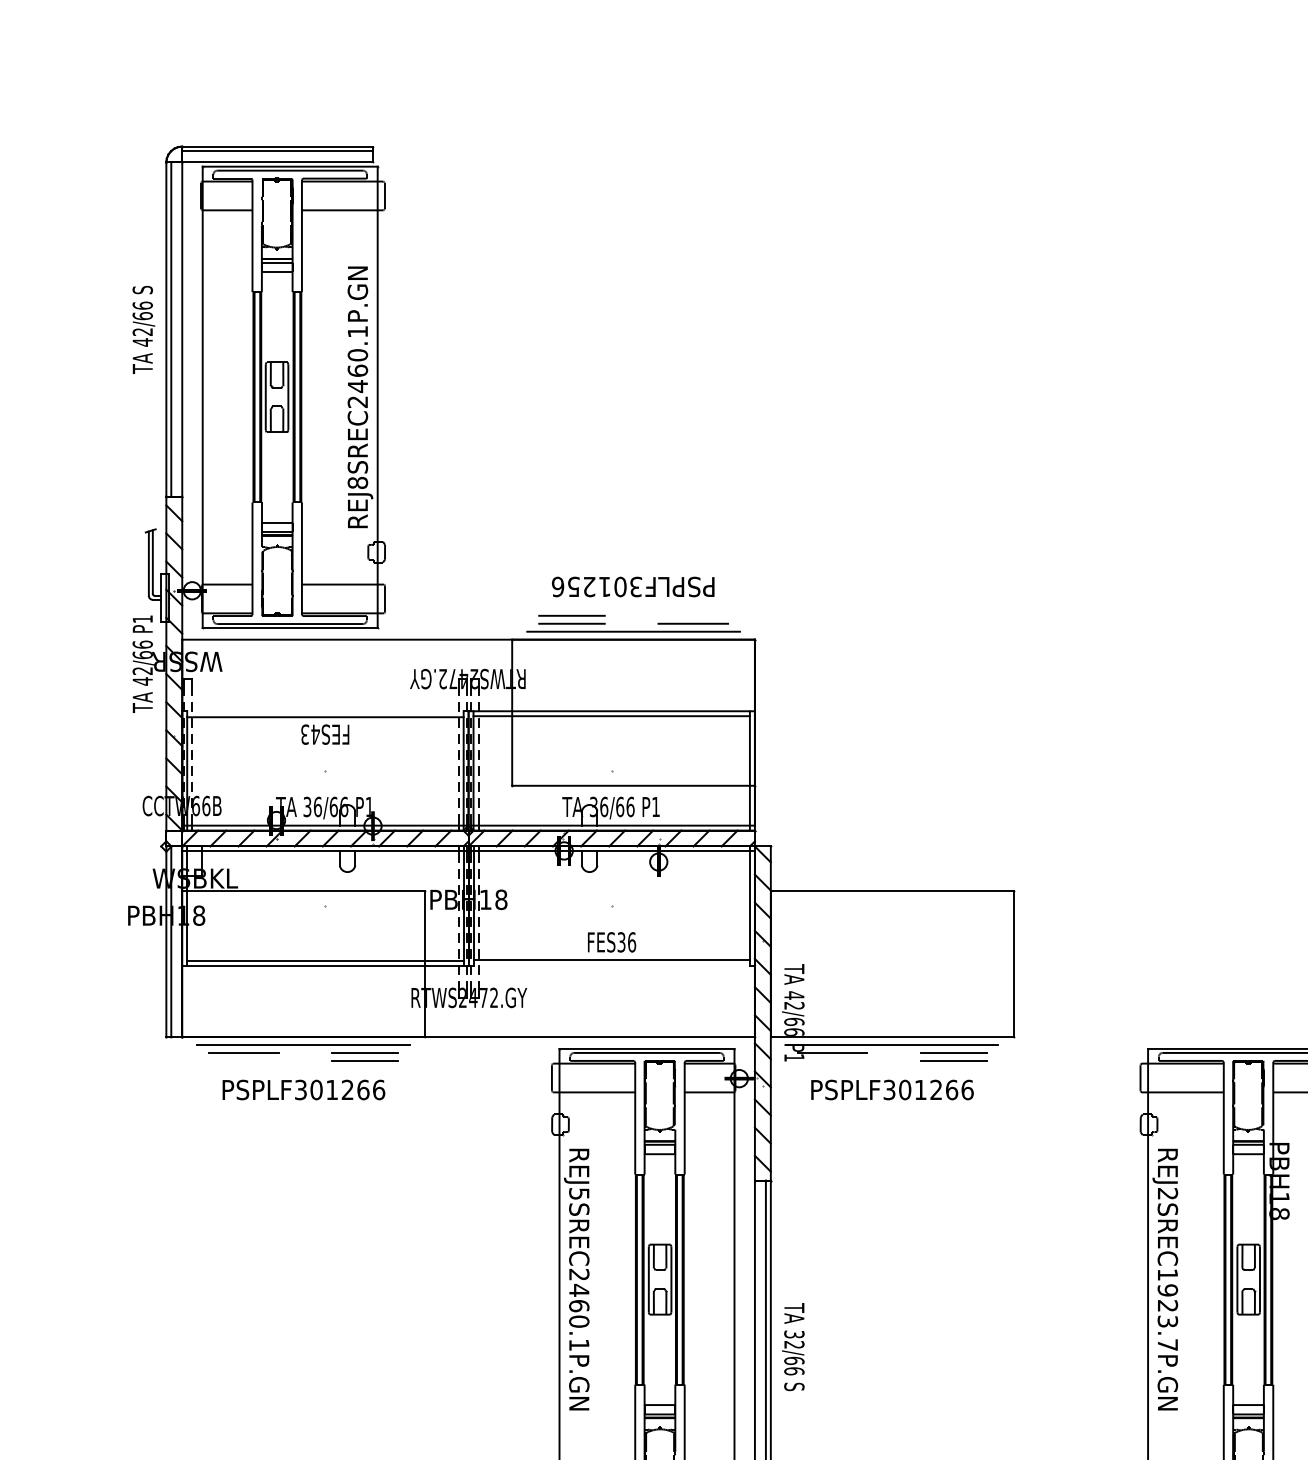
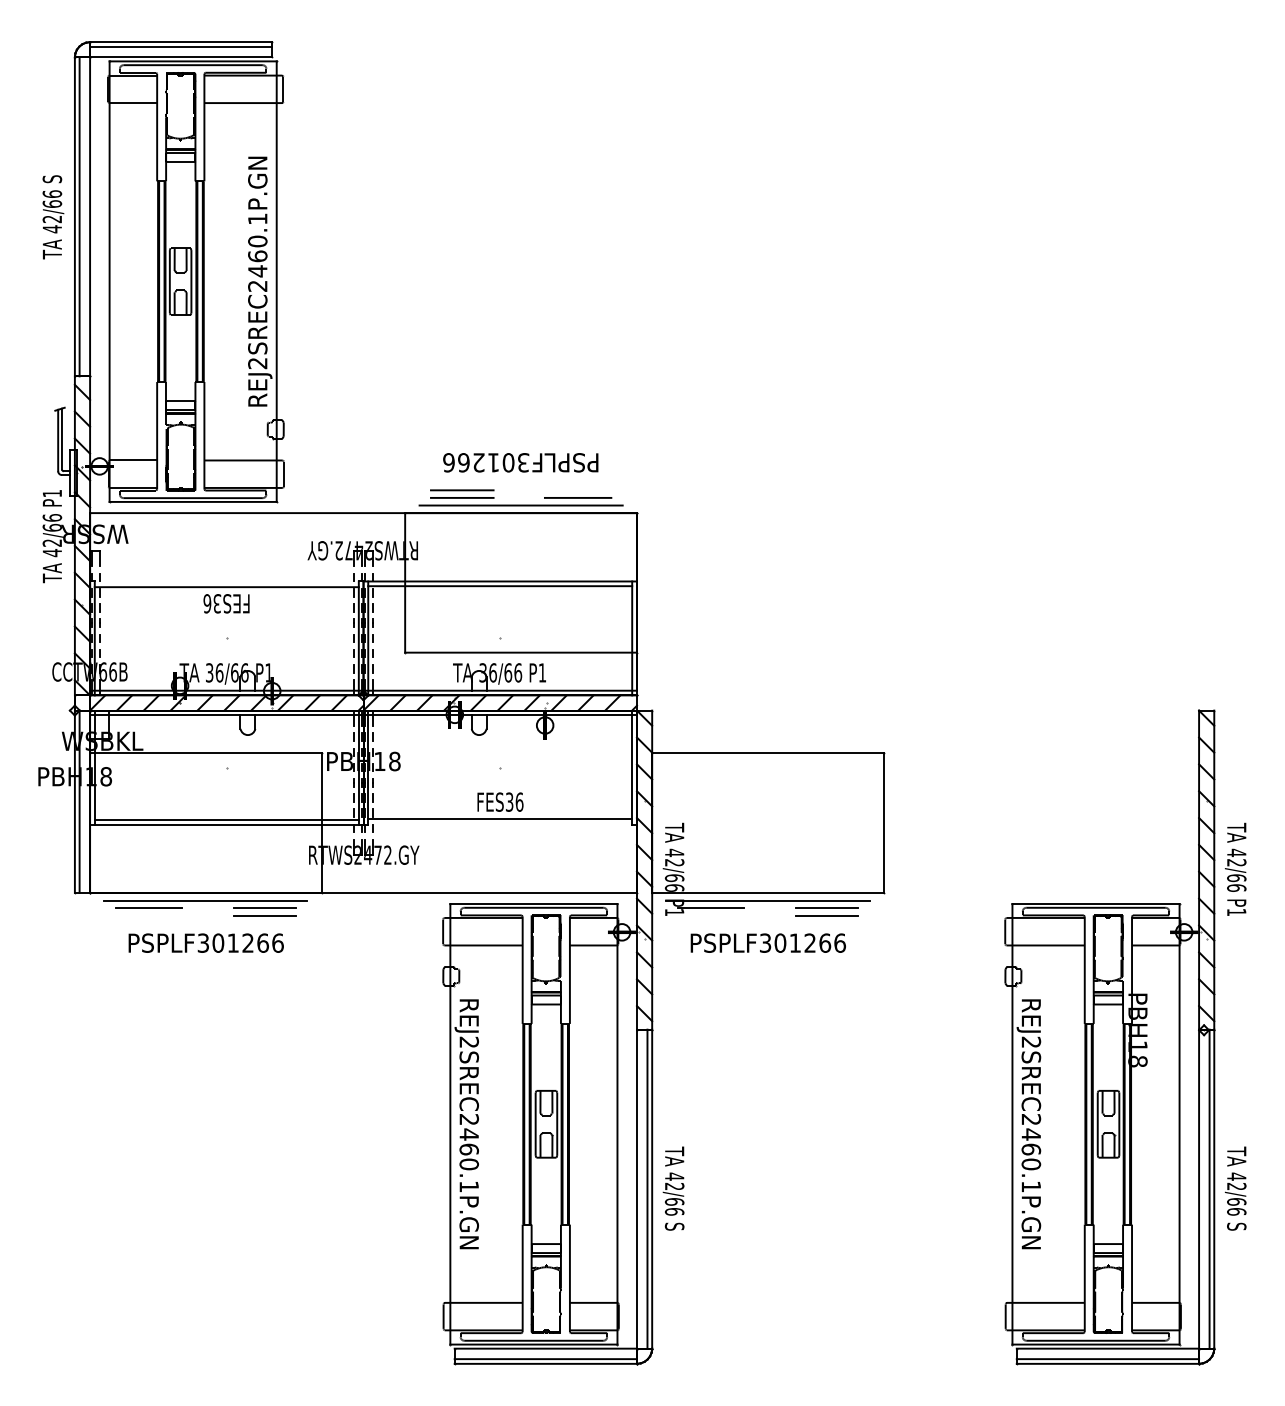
text: (357, 483) -> (257, 363), REJ8SREC2460.1P.GN -> REJ2SREC2460.1P.GN
text: (573, 586) -> (463, 462), PSPLF301256 -> PSPLF301266
text: (310, 734) -> (212, 603), FES43 -> FES36
text: (578, 1192) -> (468, 1041), REJ5SREC2460.1P.GN -> REJ2SREC2460.1P.GN
text: (1168, 1310) -> (1031, 1153), REJ2SREC1923.7P.GN -> REJ2SREC2460.1P.GN
text: (794, 1334) -> (674, 1176), 32/66 -> 42/66

